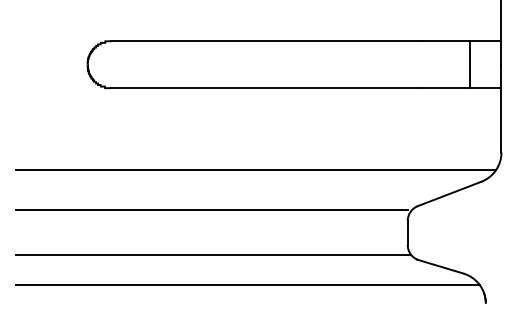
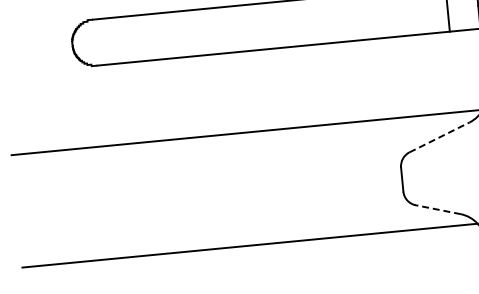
line: (450, 193) -> (440, 136), solid -> dashed
line: (211, 209) -> (207, 175), removed
line: (212, 254) -> (212, 219), removed
line: (439, 266) -> (436, 209), solid -> dashed

